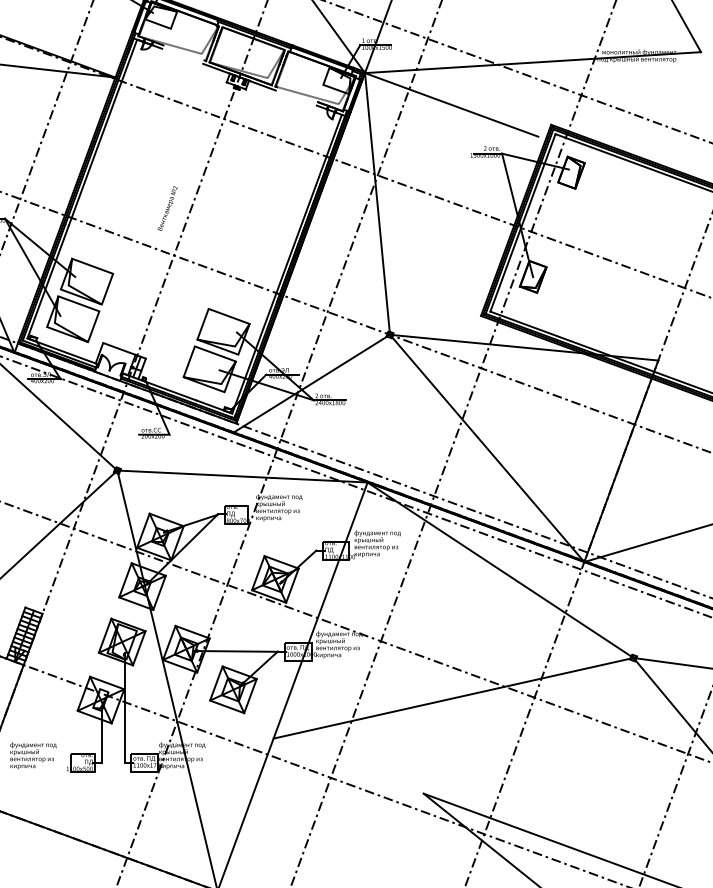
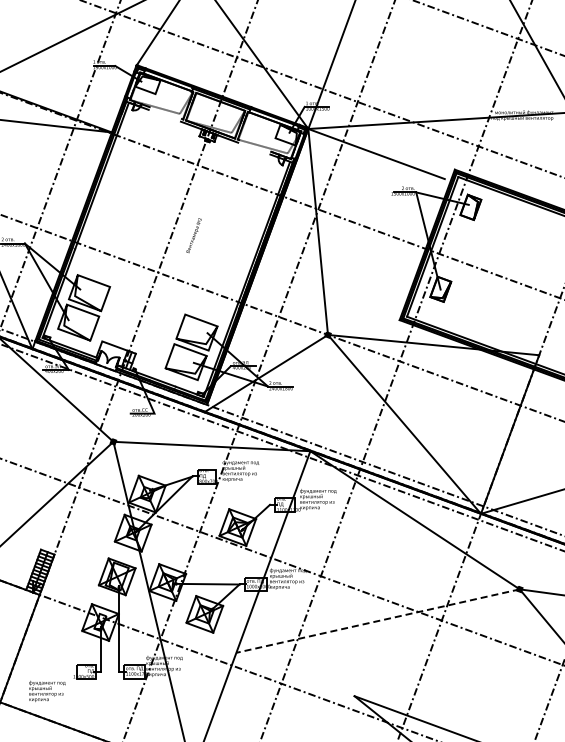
text: (167, 208) -> (193, 235), moved
line: (452, 698) -> (377, 621), solid -> dashed
text: (33, 754) -> (47, 690), moved

